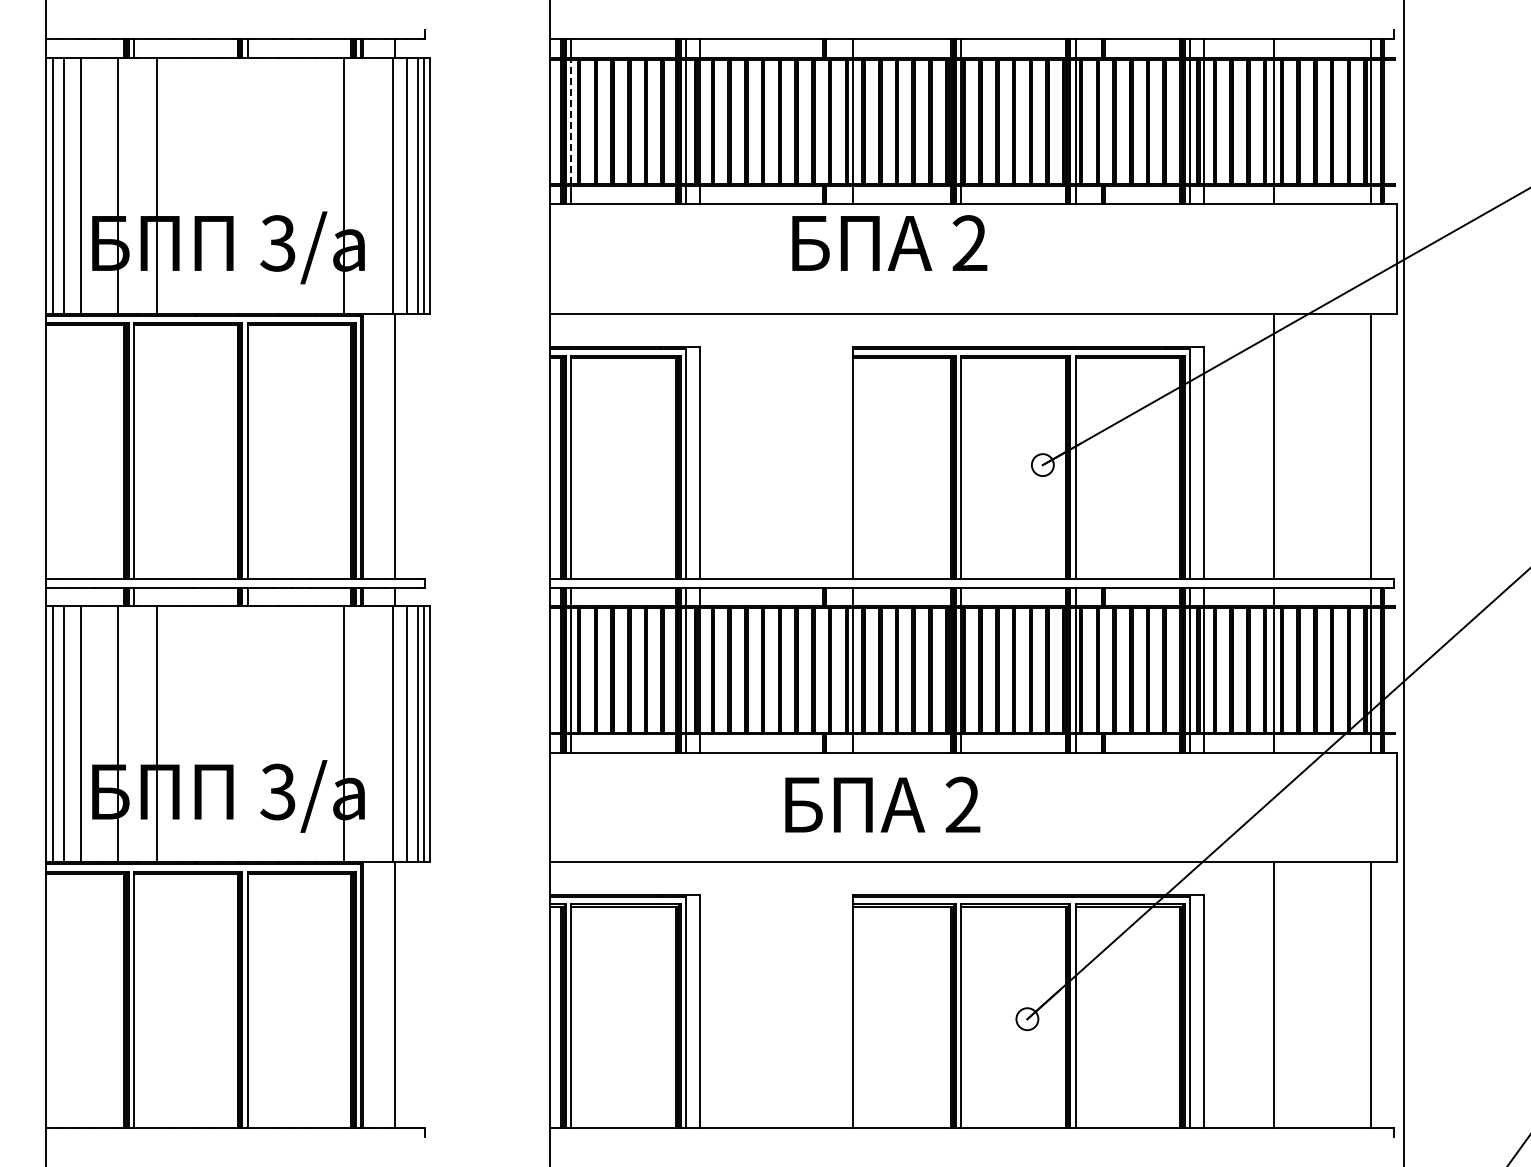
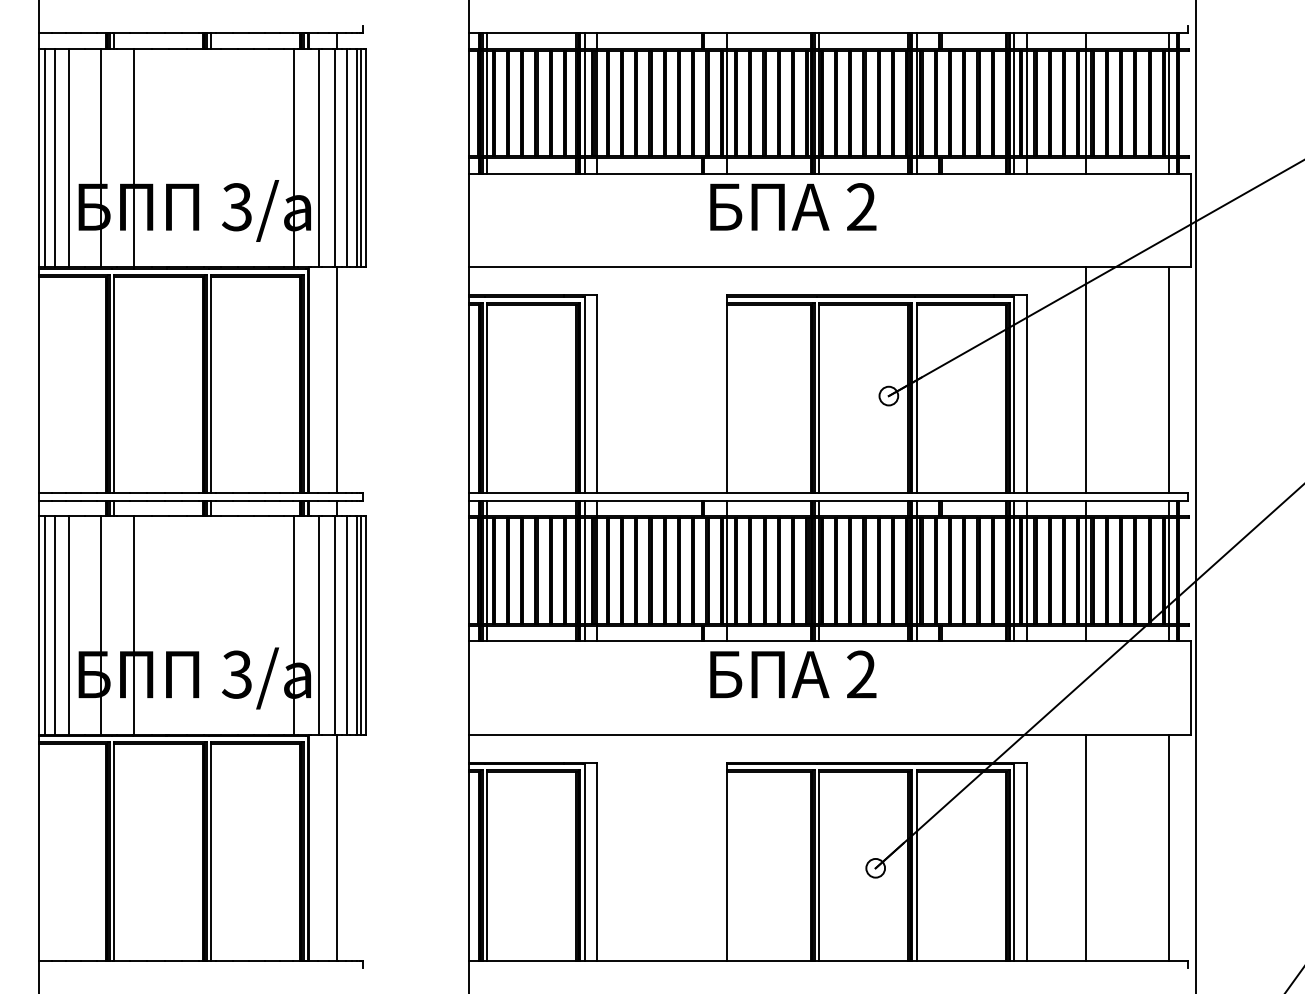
line: (571, 121) -> (487, 103), dashed -> solid
line: (374, 185) -> (319, 157), added
text: (889, 242) -> (793, 206), moved
line: (374, 734) -> (319, 625), added
text: (882, 804) -> (793, 674), moved

